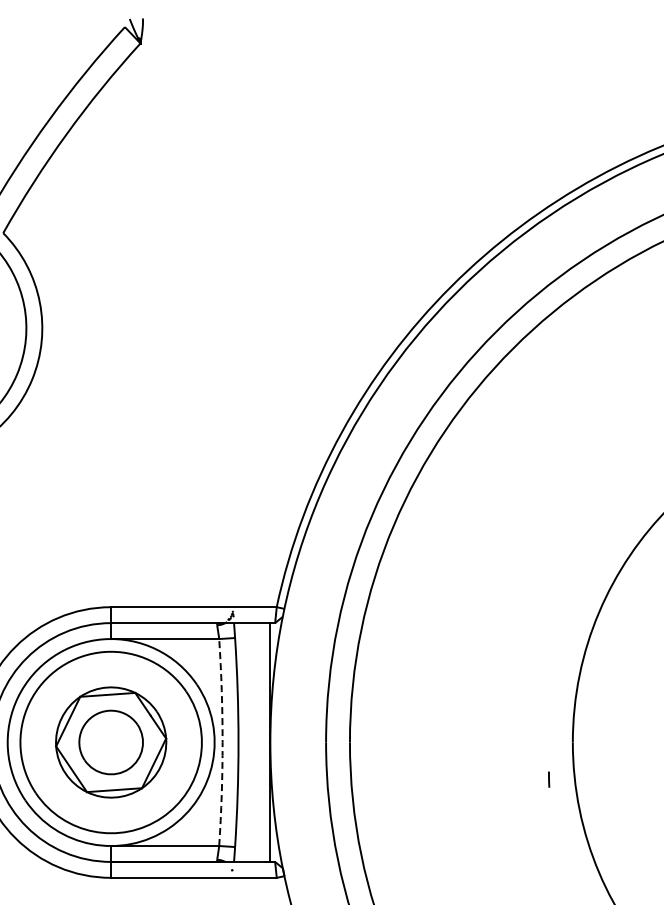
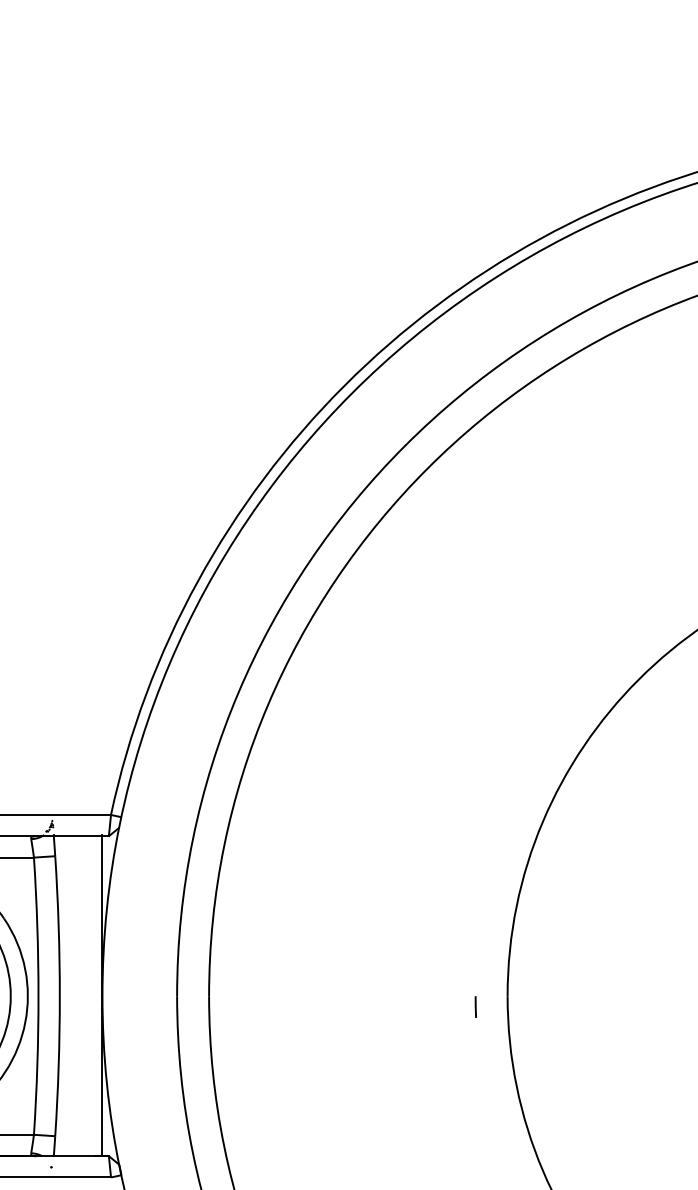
arc: (222, 742) -> (38, 996), dashed -> solid
line: (549, 779) -> (476, 1006), moved

